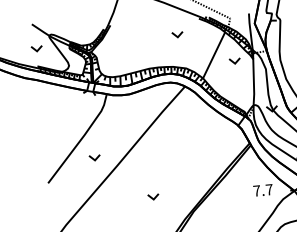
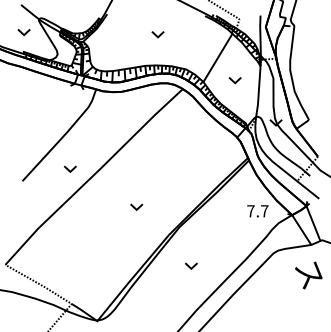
part: (177, 34) -> (157, 34), moved
part: (234, 61) -> (234, 80), moved
part: (94, 157) -> (70, 168), moved

